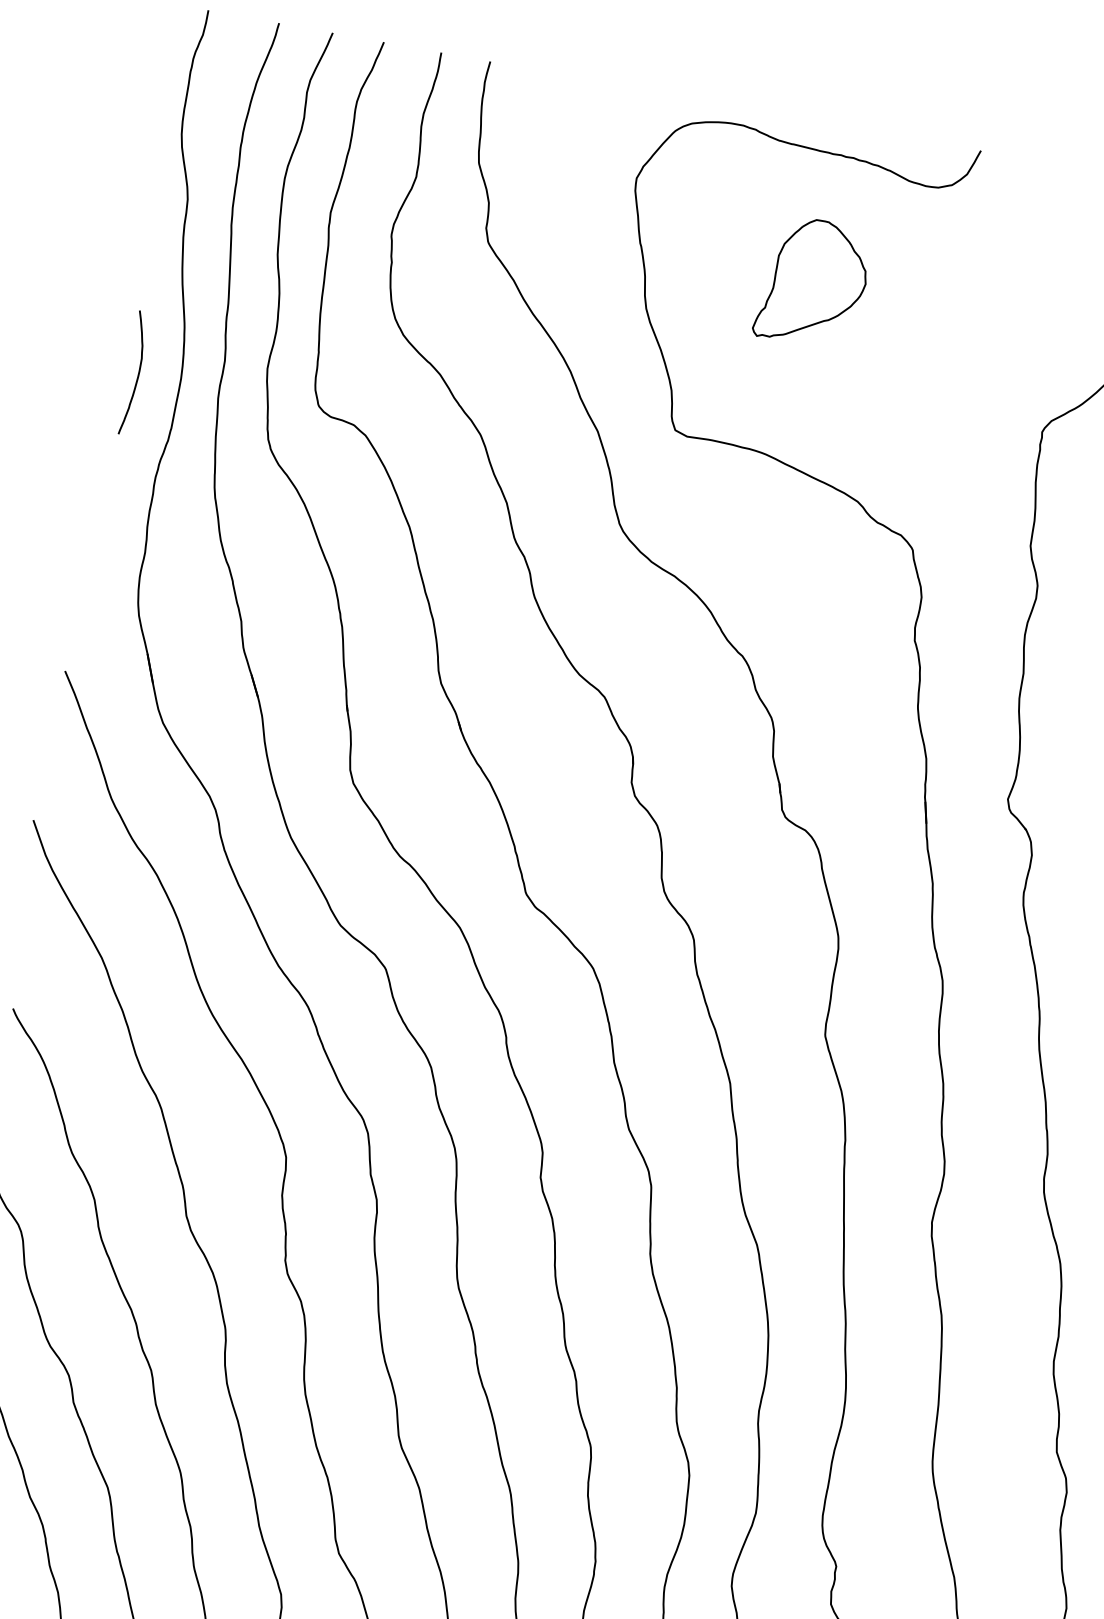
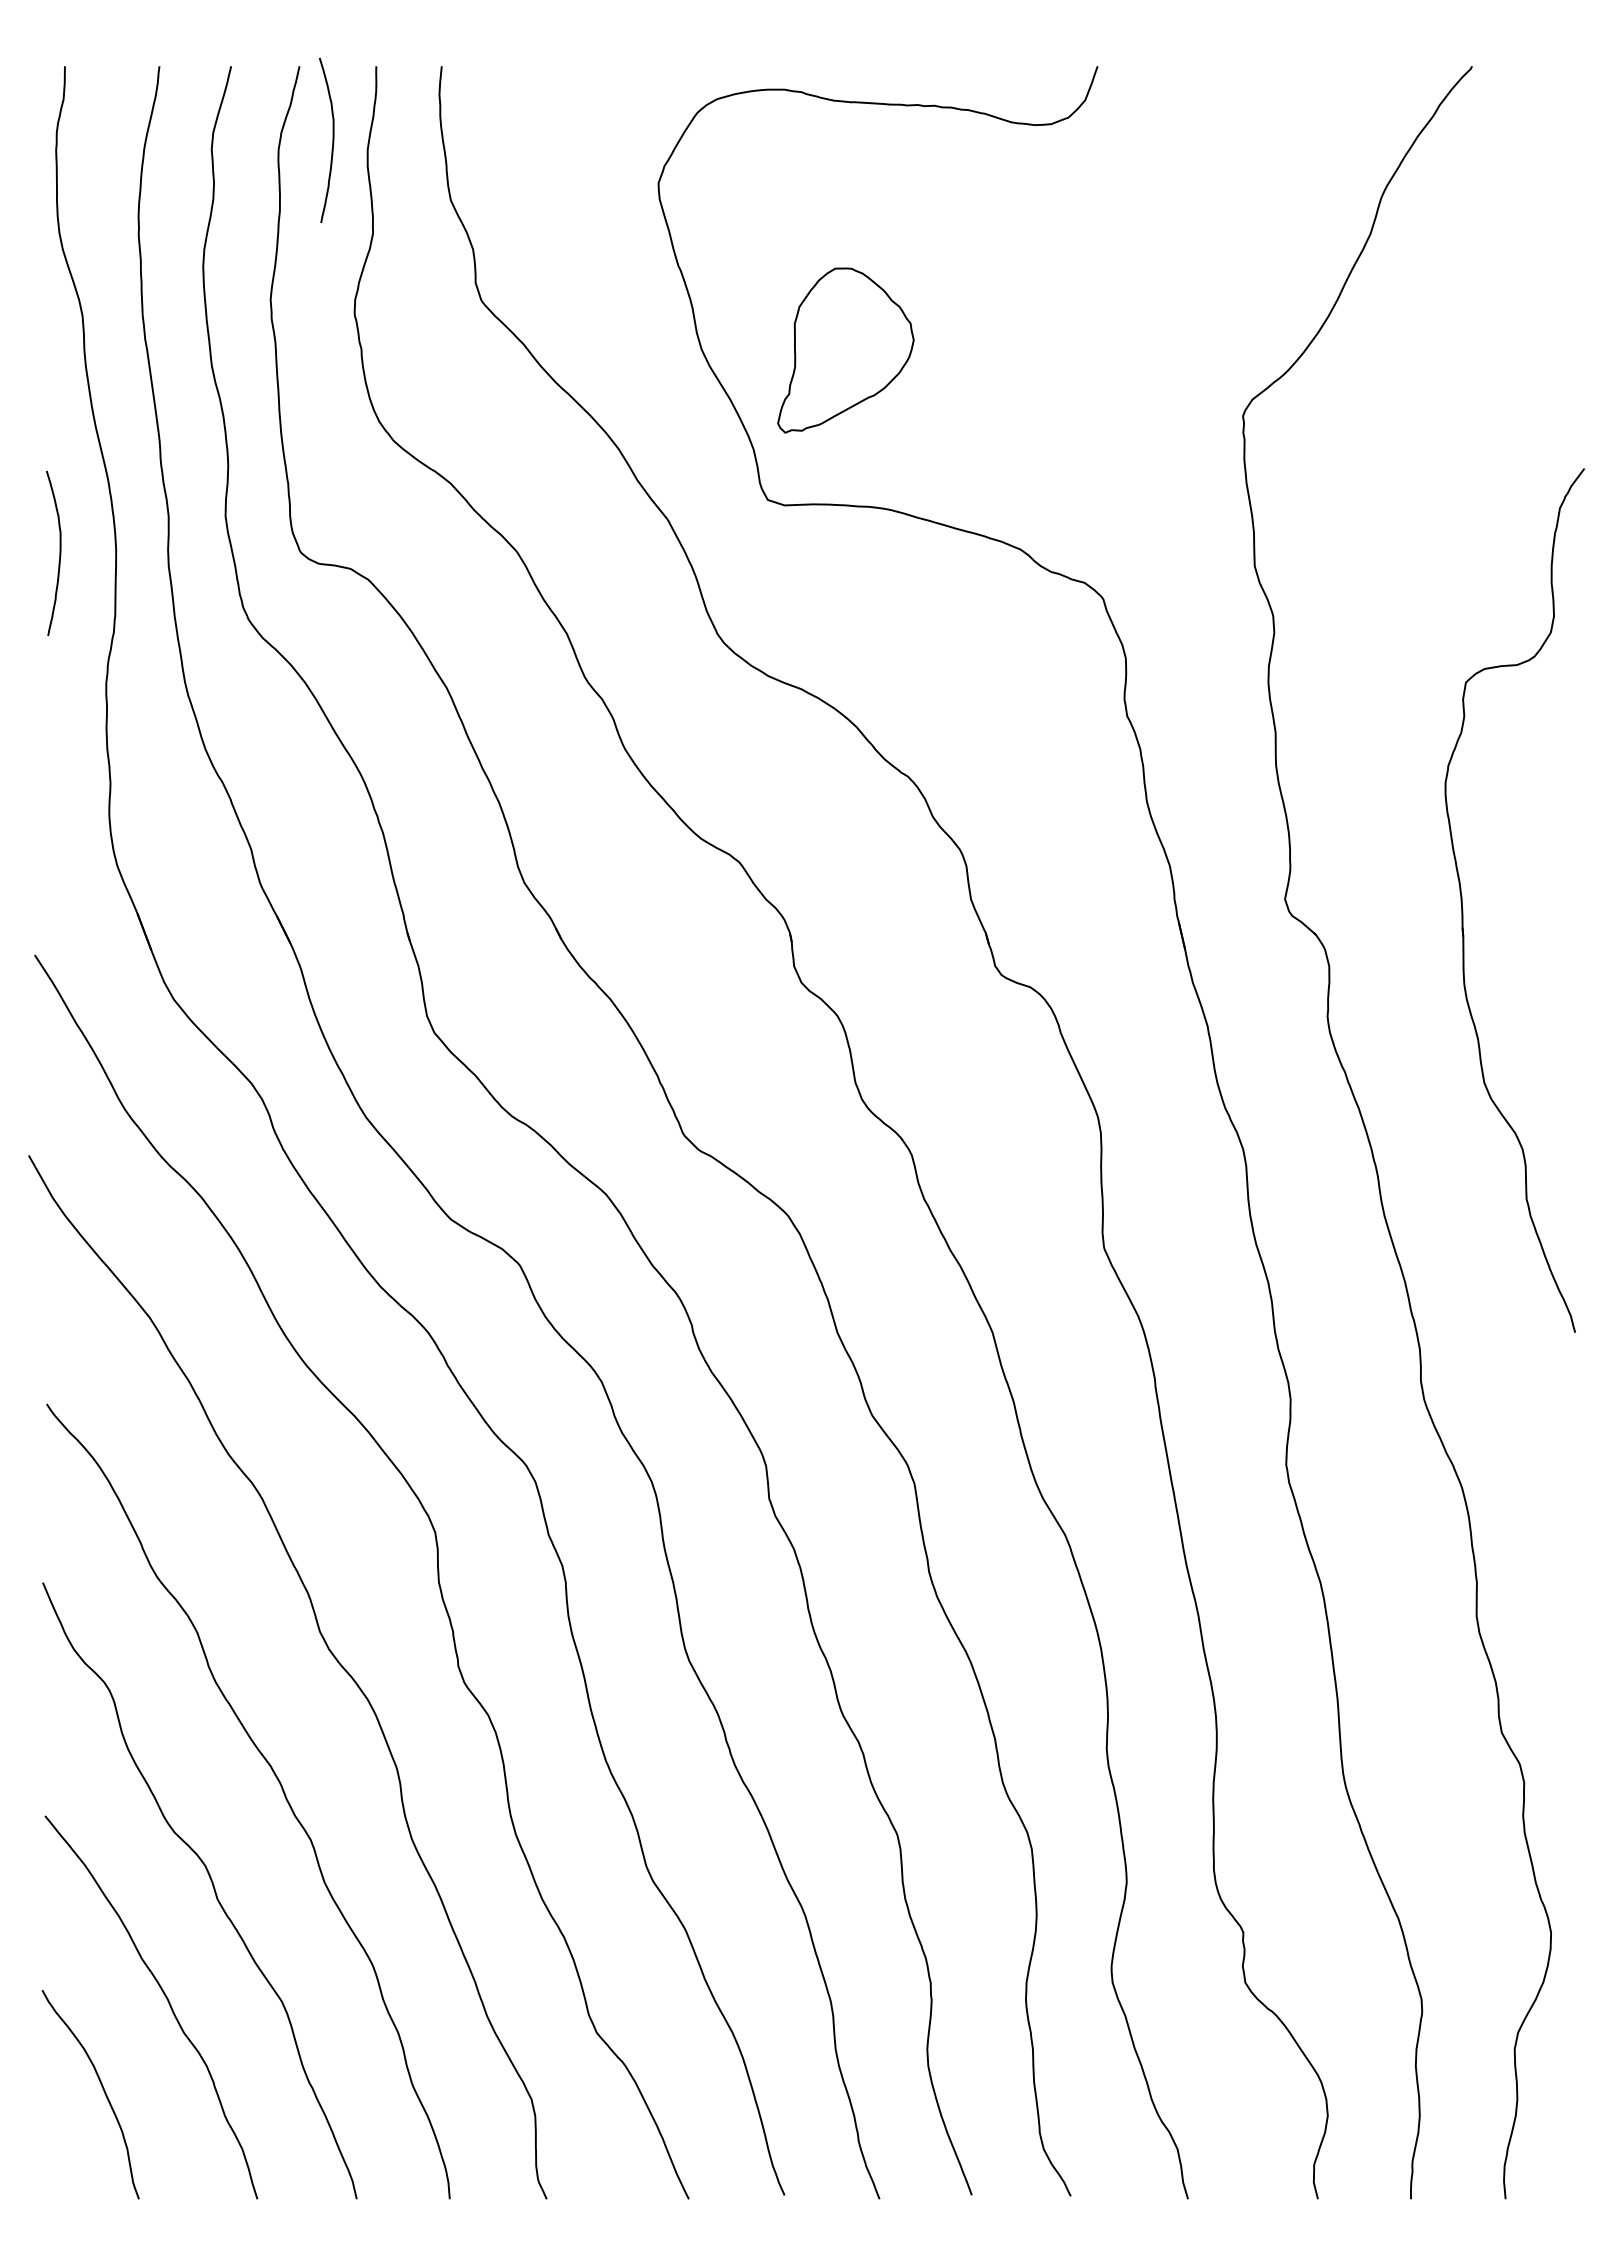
curve: (398, 102) -> (332, 140), added
part: (813, 282) -> (845, 350), moved

